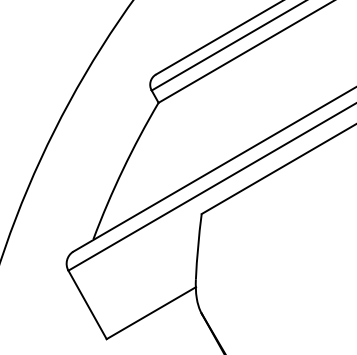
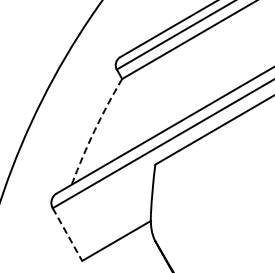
arc: (122, 169) -> (94, 130), solid -> dashed
line: (87, 306) -> (67, 235), solid -> dashed

